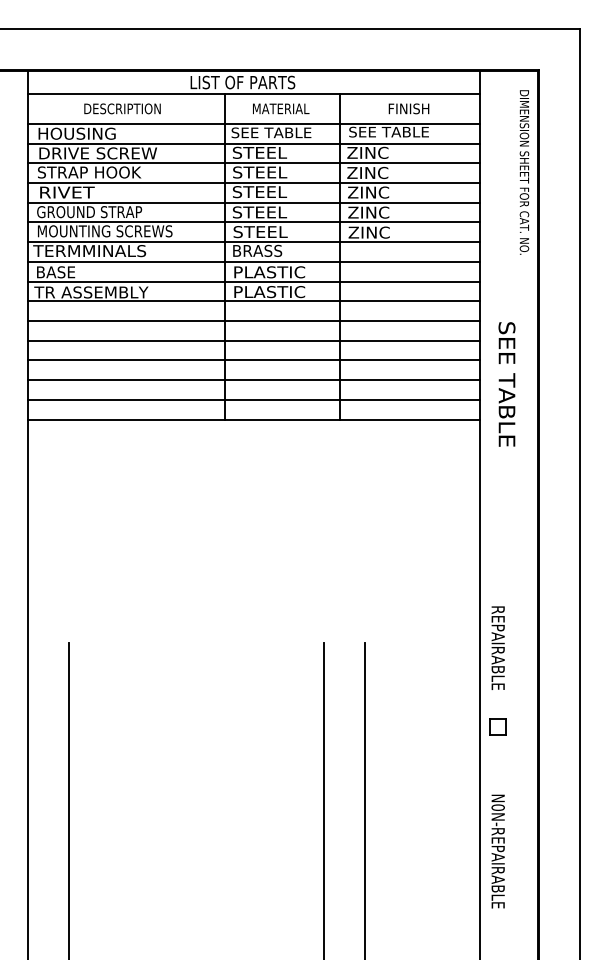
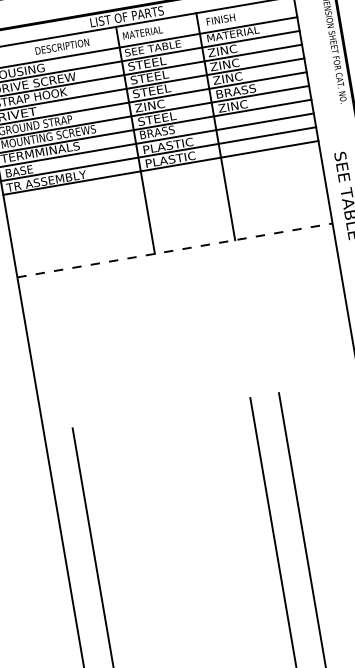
text: (122, 108) -> (62, 46), moved
text: (281, 108) -> (143, 32), moved
text: (408, 108) -> (220, 19), moved
text: (388, 131) -> (234, 33), SEE TABLE -> MATERIAL
text: (259, 212) -> (154, 105), STEEL -> ZINC
text: (376, 212) -> (235, 91), ZINC -> BRASS
line: (254, 321) -> (163, 181), removed
line: (254, 340) -> (165, 195), removed
line: (254, 360) -> (168, 209), removed
line: (254, 380) -> (170, 223), removed
line: (254, 399) -> (172, 236), removed
line: (254, 419) -> (175, 250), solid -> dashed

